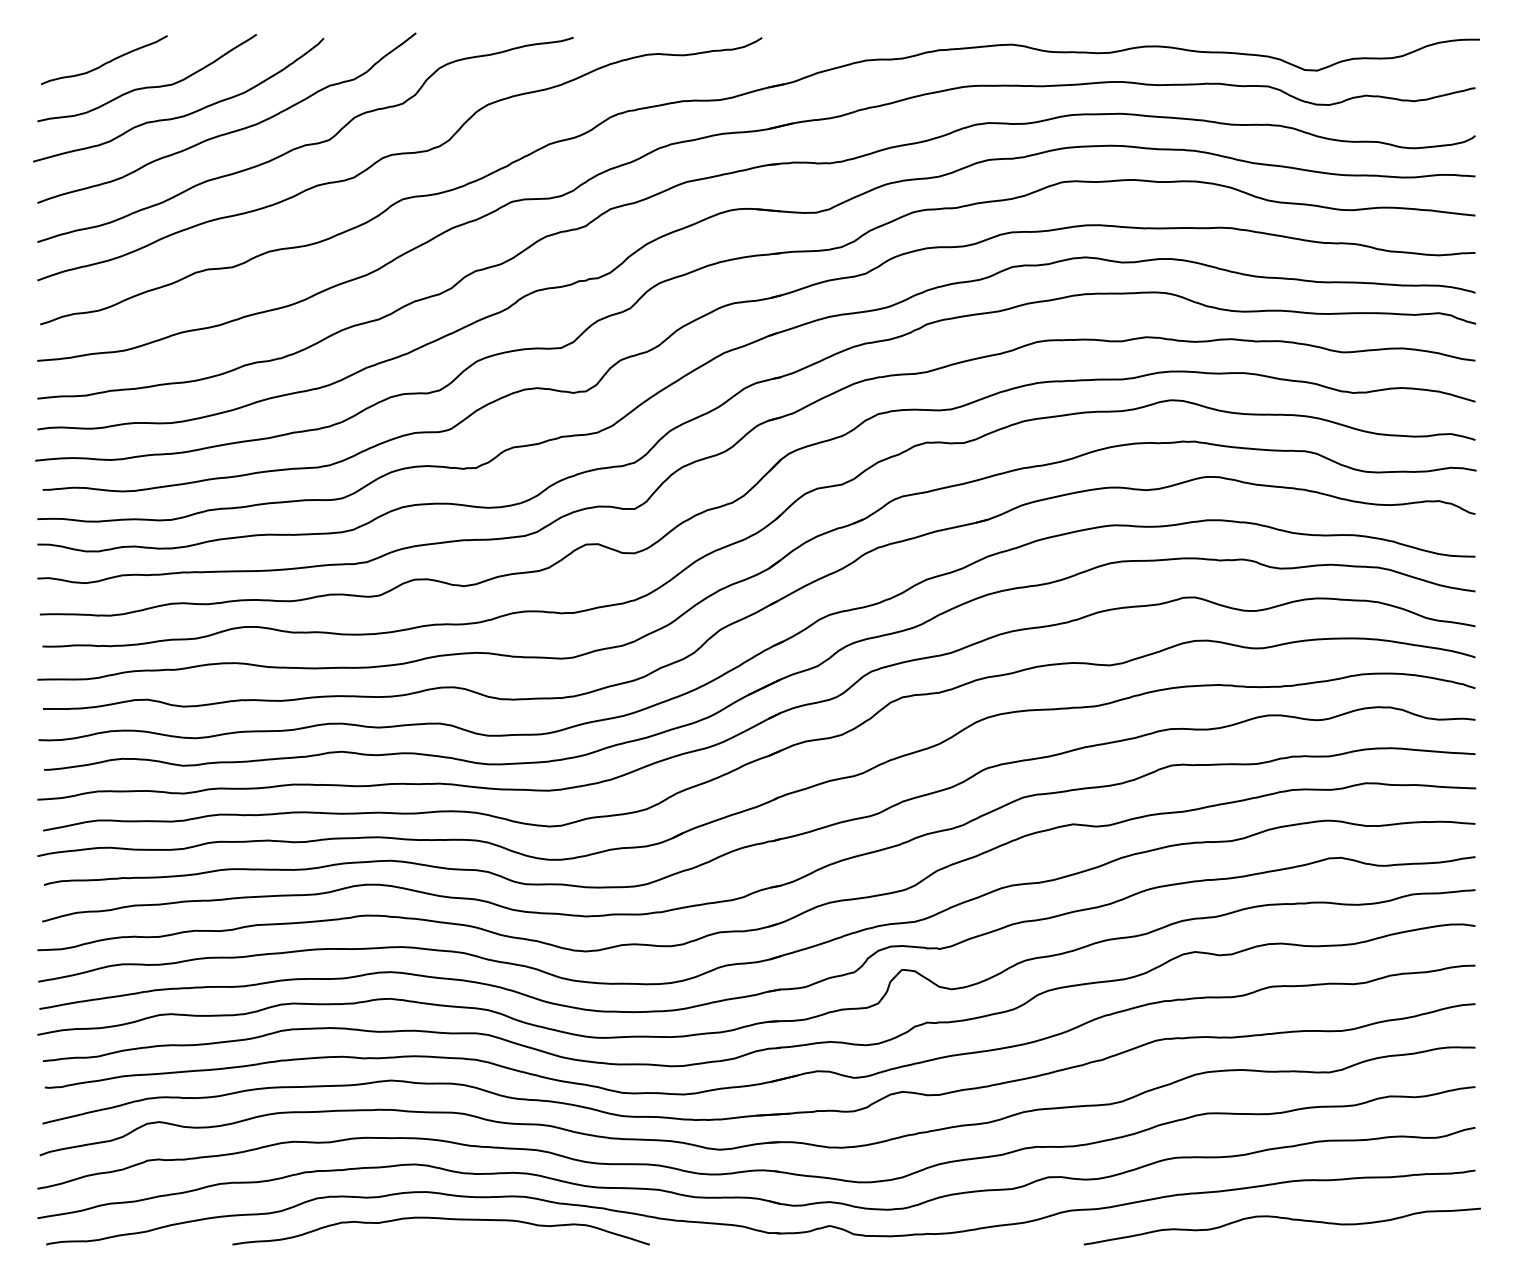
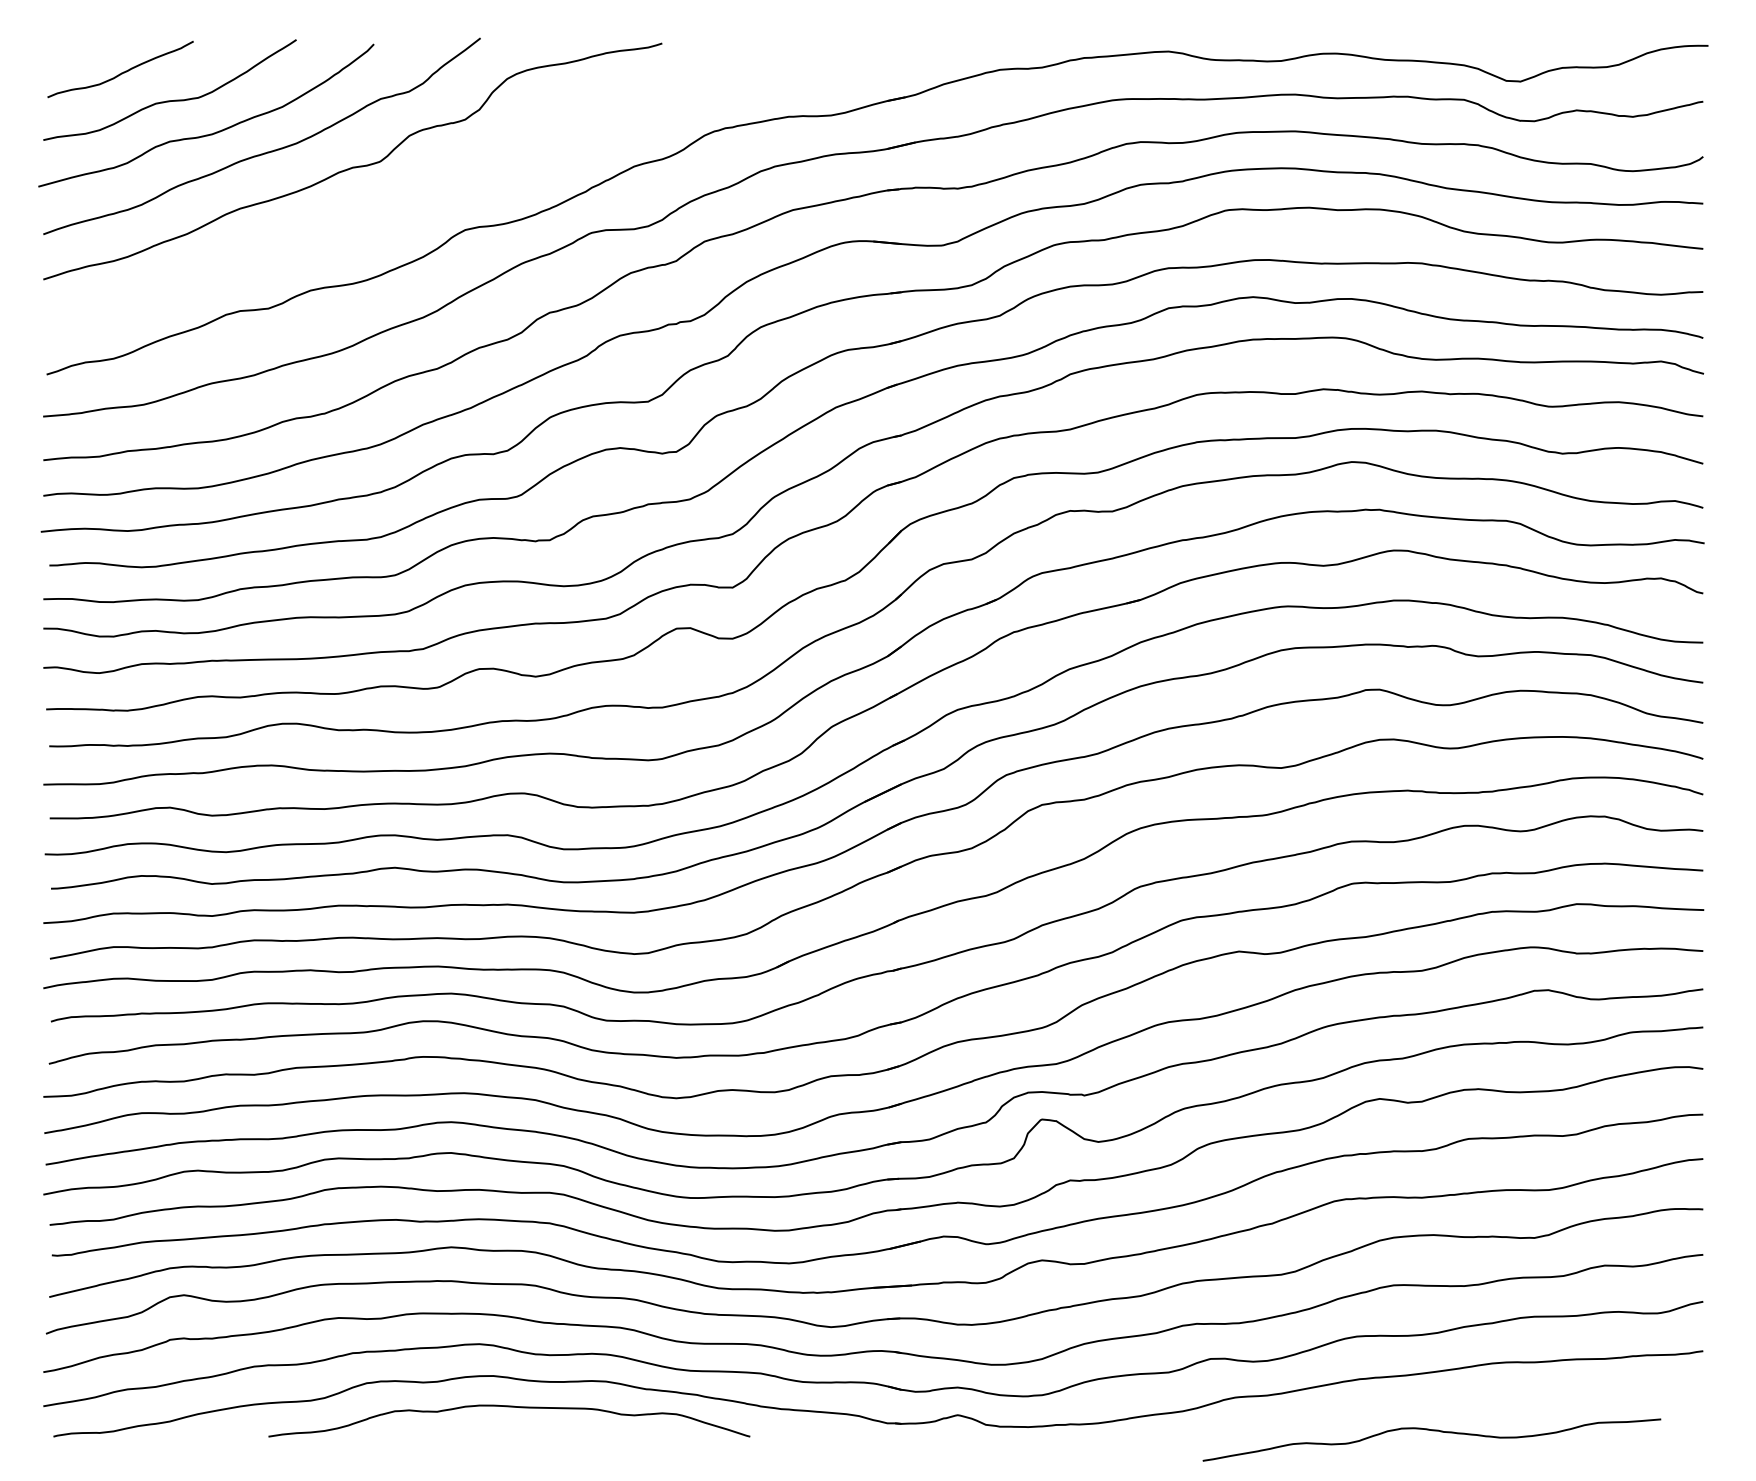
curve: (397, 155) -> (458, 179), removed
curve: (1281, 1218) -> (1430, 1430), moved

